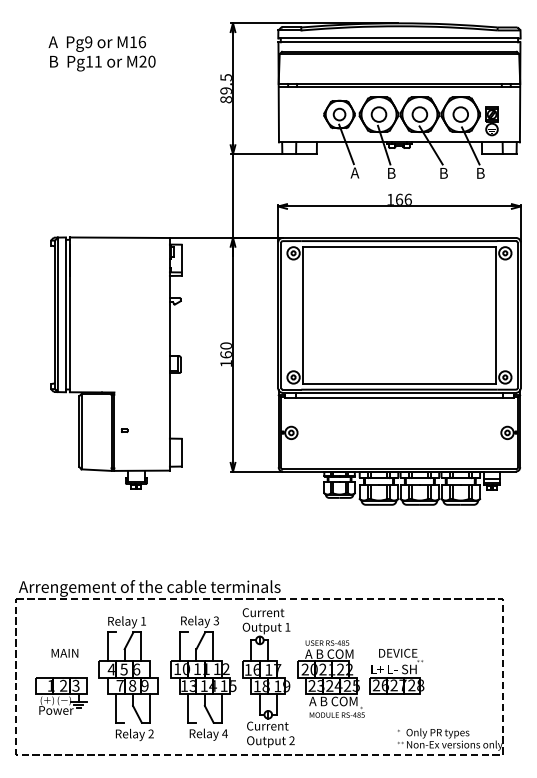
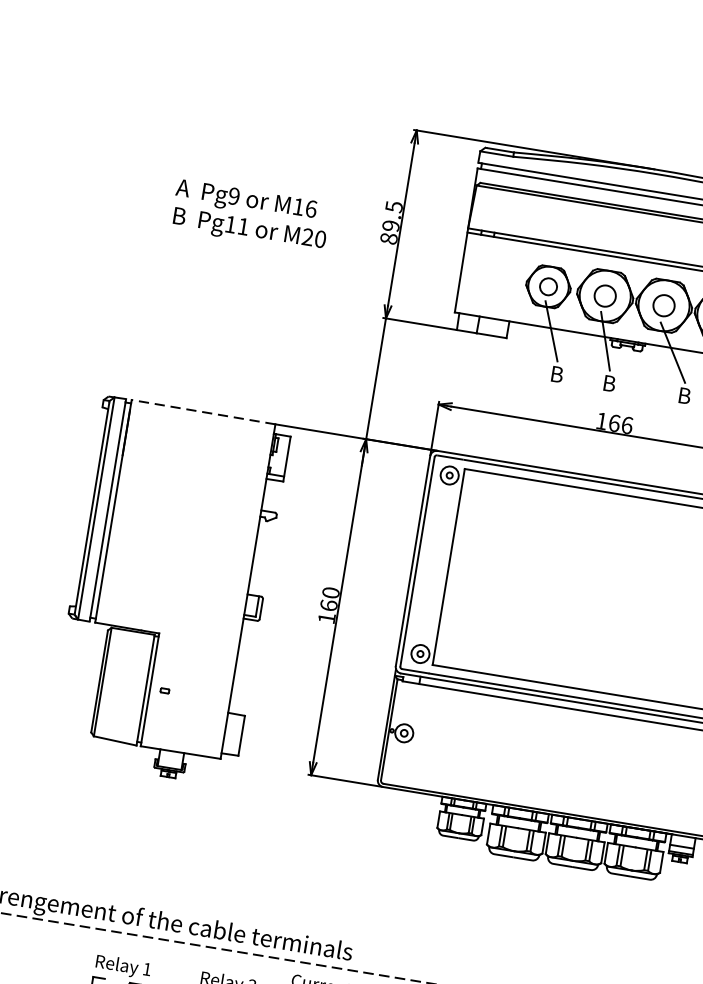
text: (101, 53) -> (249, 215), moved
text: (354, 172) -> (556, 373), A -> B
line: (119, 237) -> (203, 411), solid -> dashed

